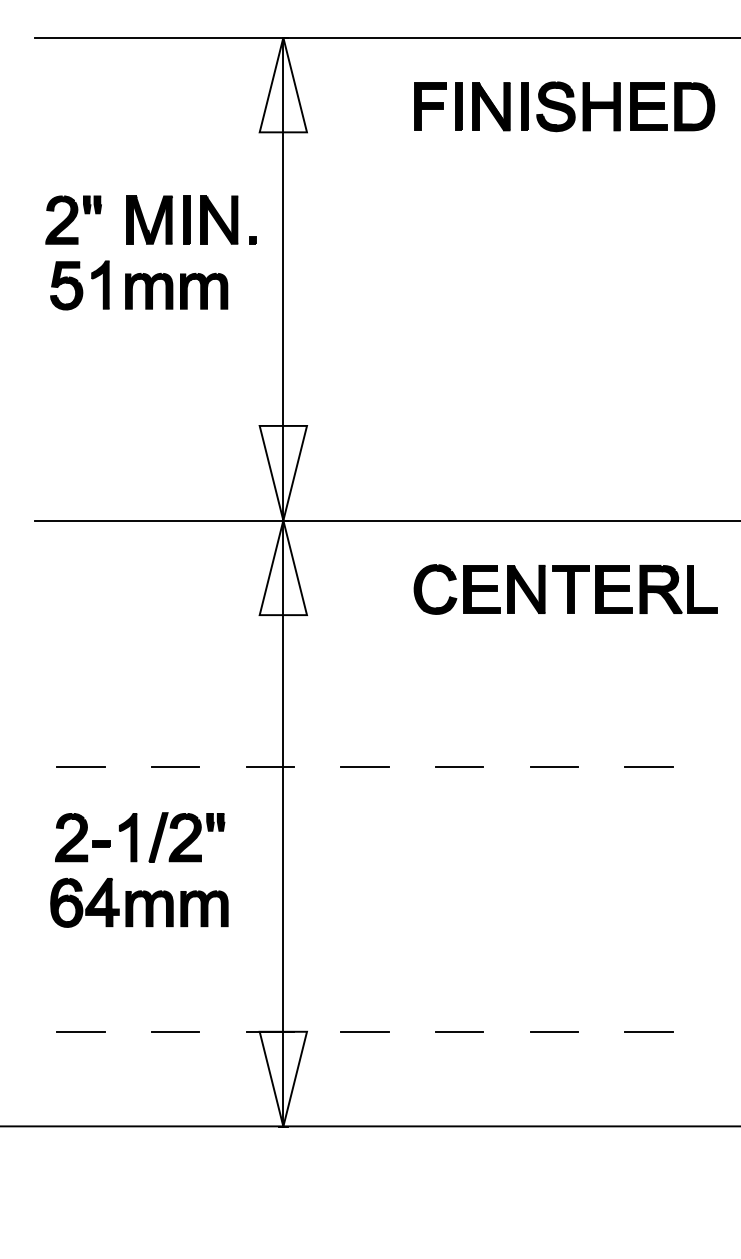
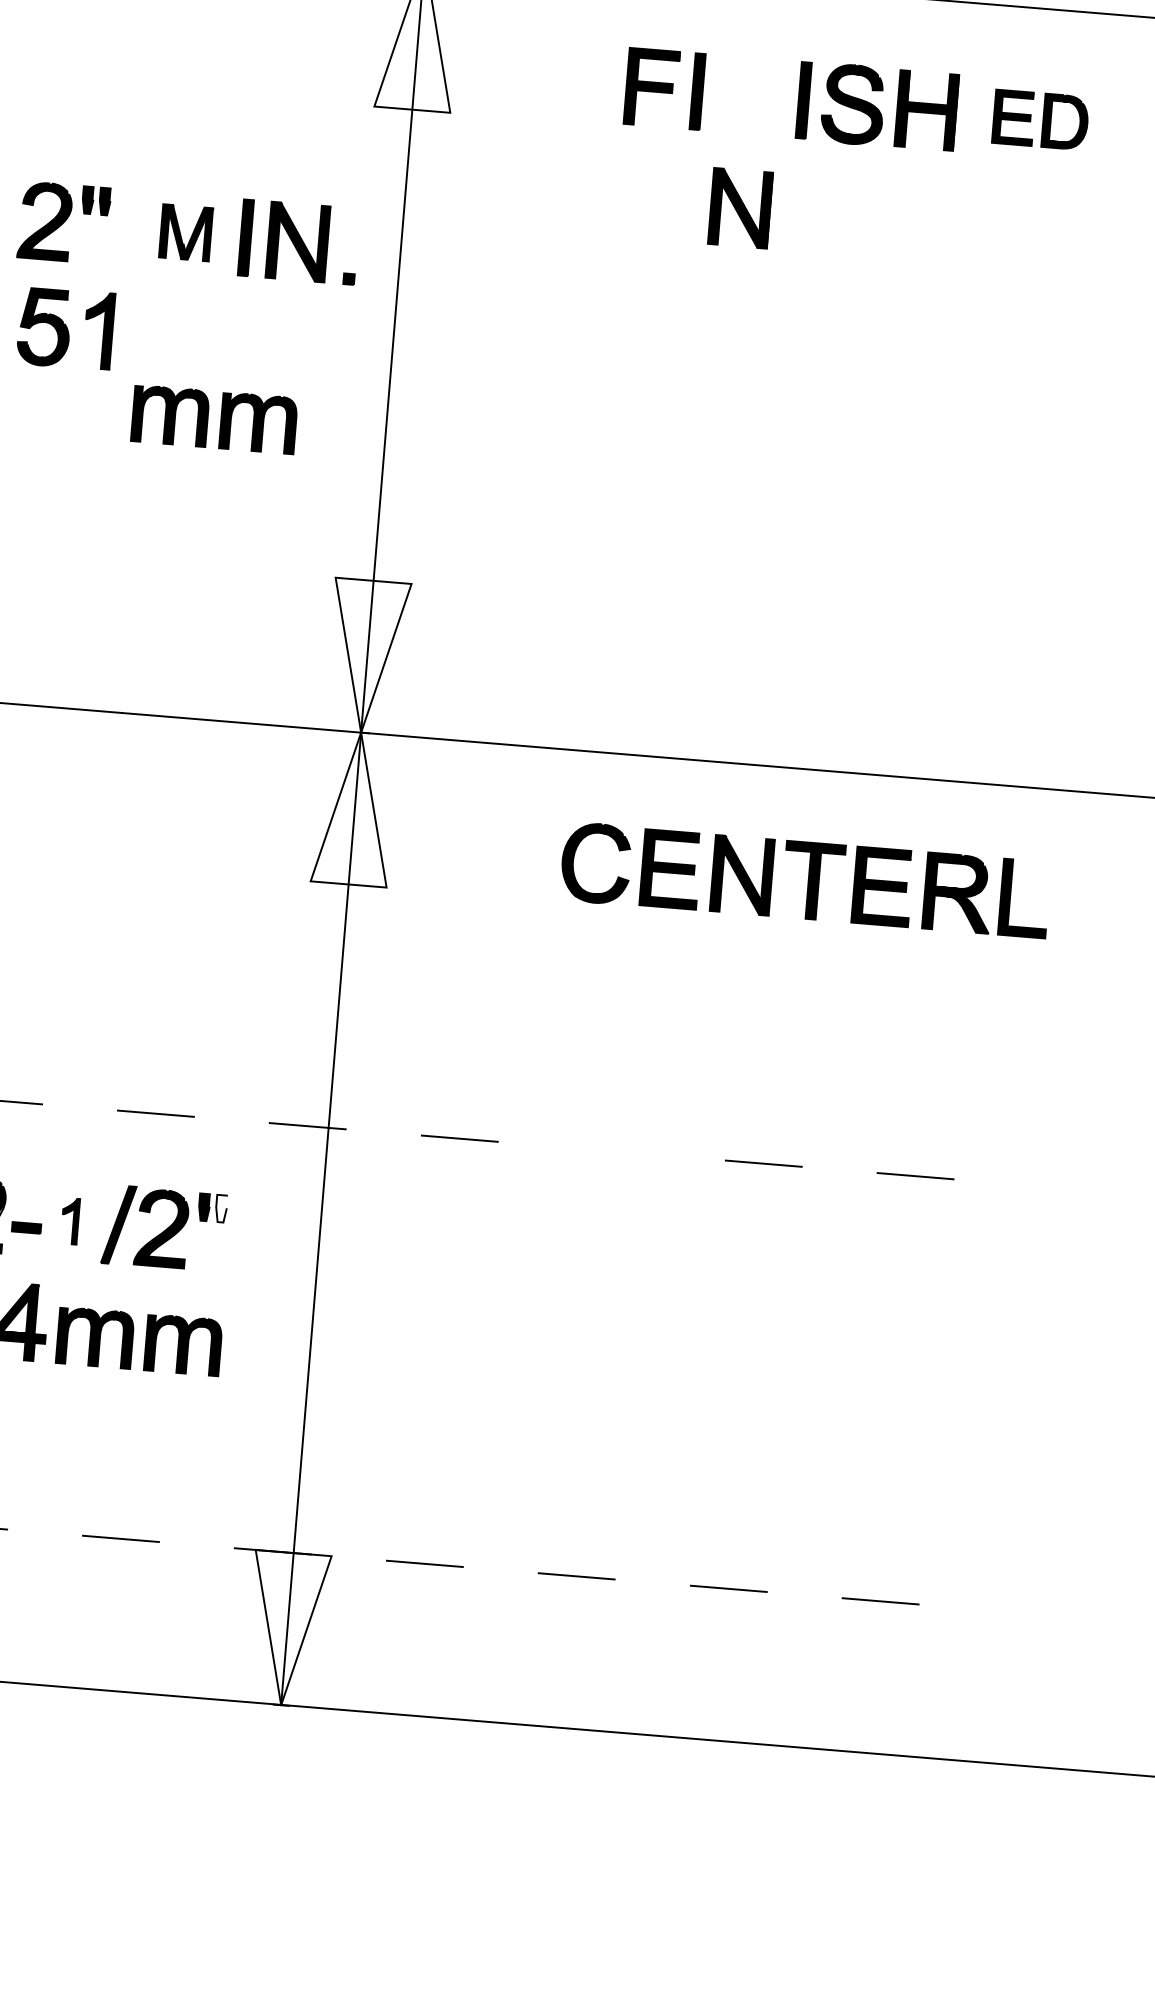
part: (491, 106) -> (740, 207), moved
part: (672, 106) -> (1040, 119), size x0.7
part: (149, 219) -> (186, 231), size x0.7
part: (176, 290) -> (214, 418), moved
line: (459, 766) -> (611, 1150), removed
fill: (220, 821) -> (220, 1207), removed
part: (128, 837) -> (70, 1220), size x0.6

